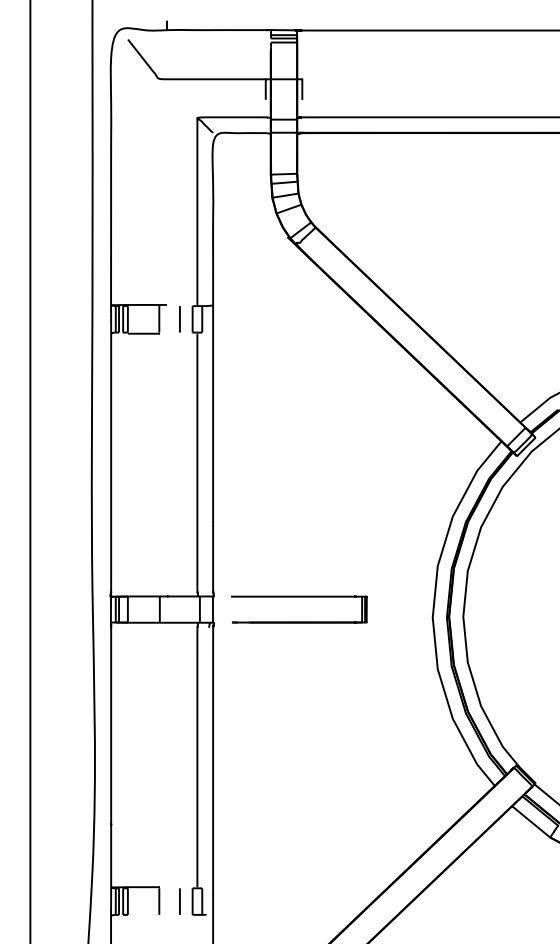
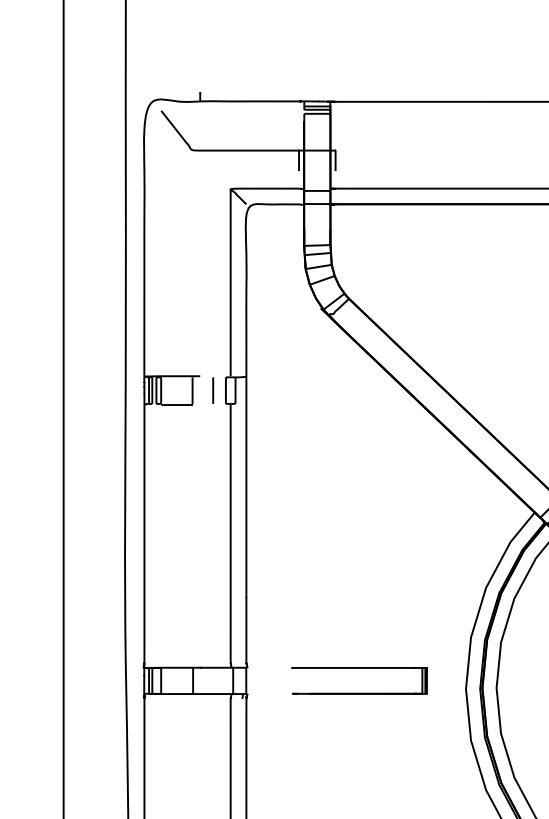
part: (299, 597) -> (359, 668), moved

